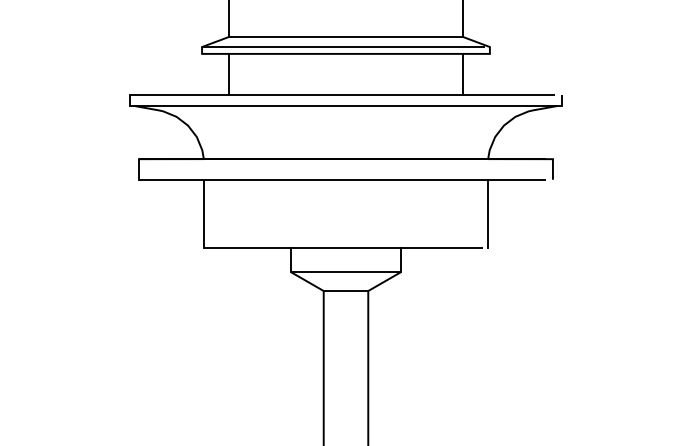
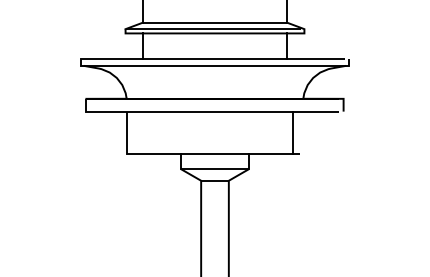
line: (488, 213) -> (293, 132), moved

